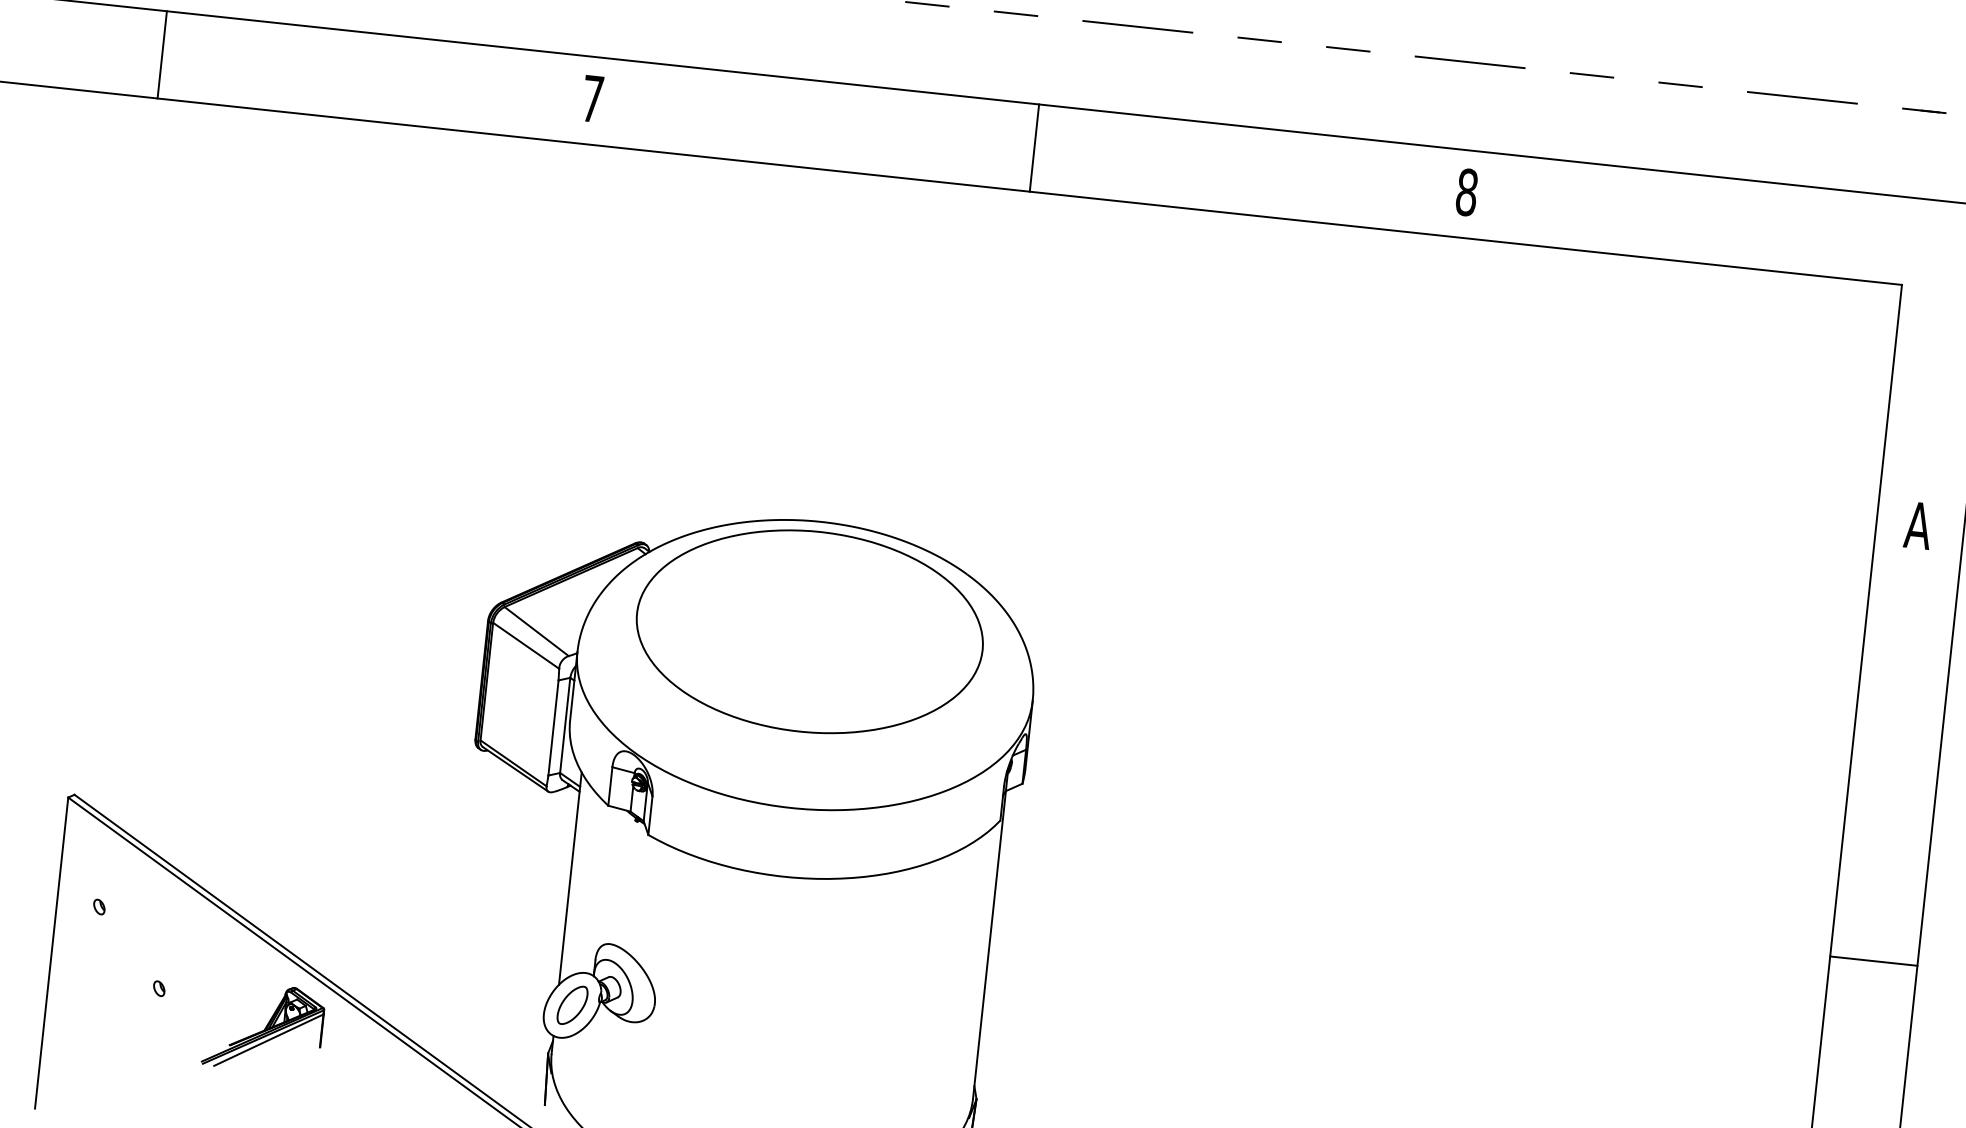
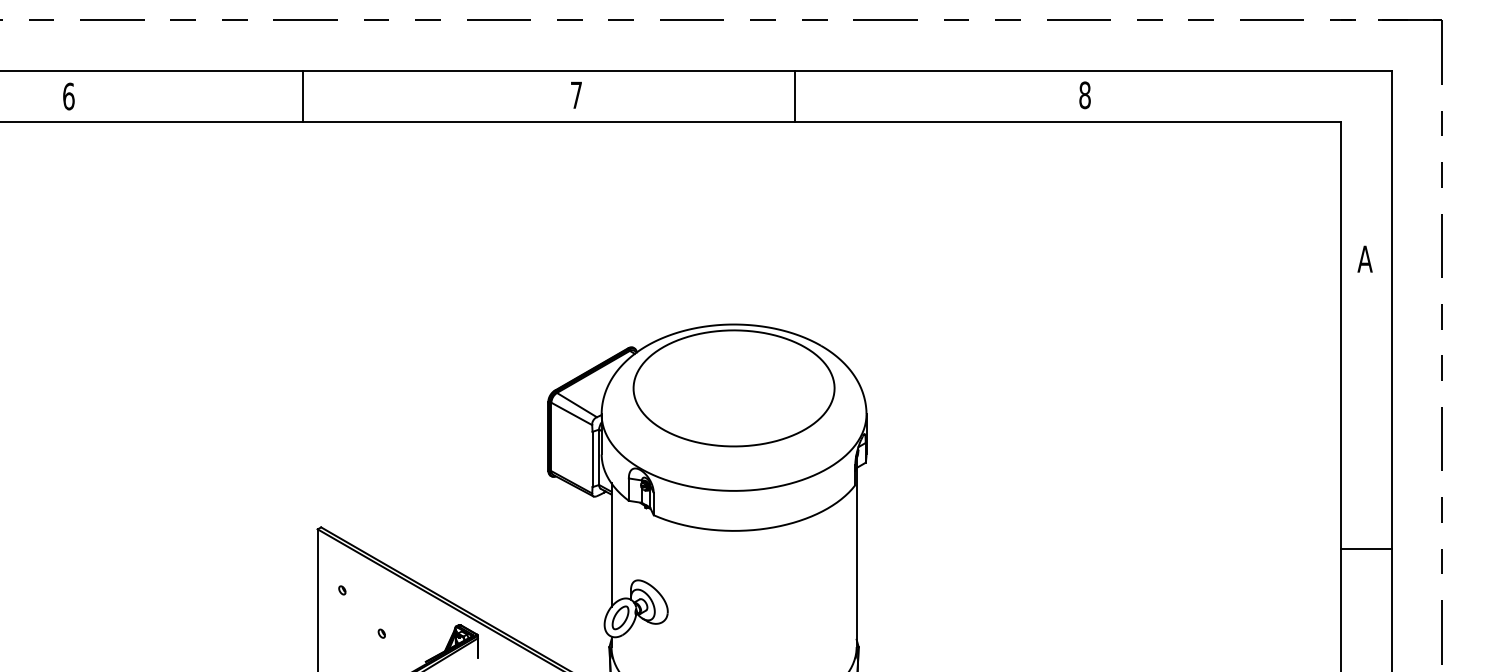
line: (162, 55) -> (303, 96), moved
line: (1034, 148) -> (794, 96), moved
line: (1872, 961) -> (1365, 549), moved

